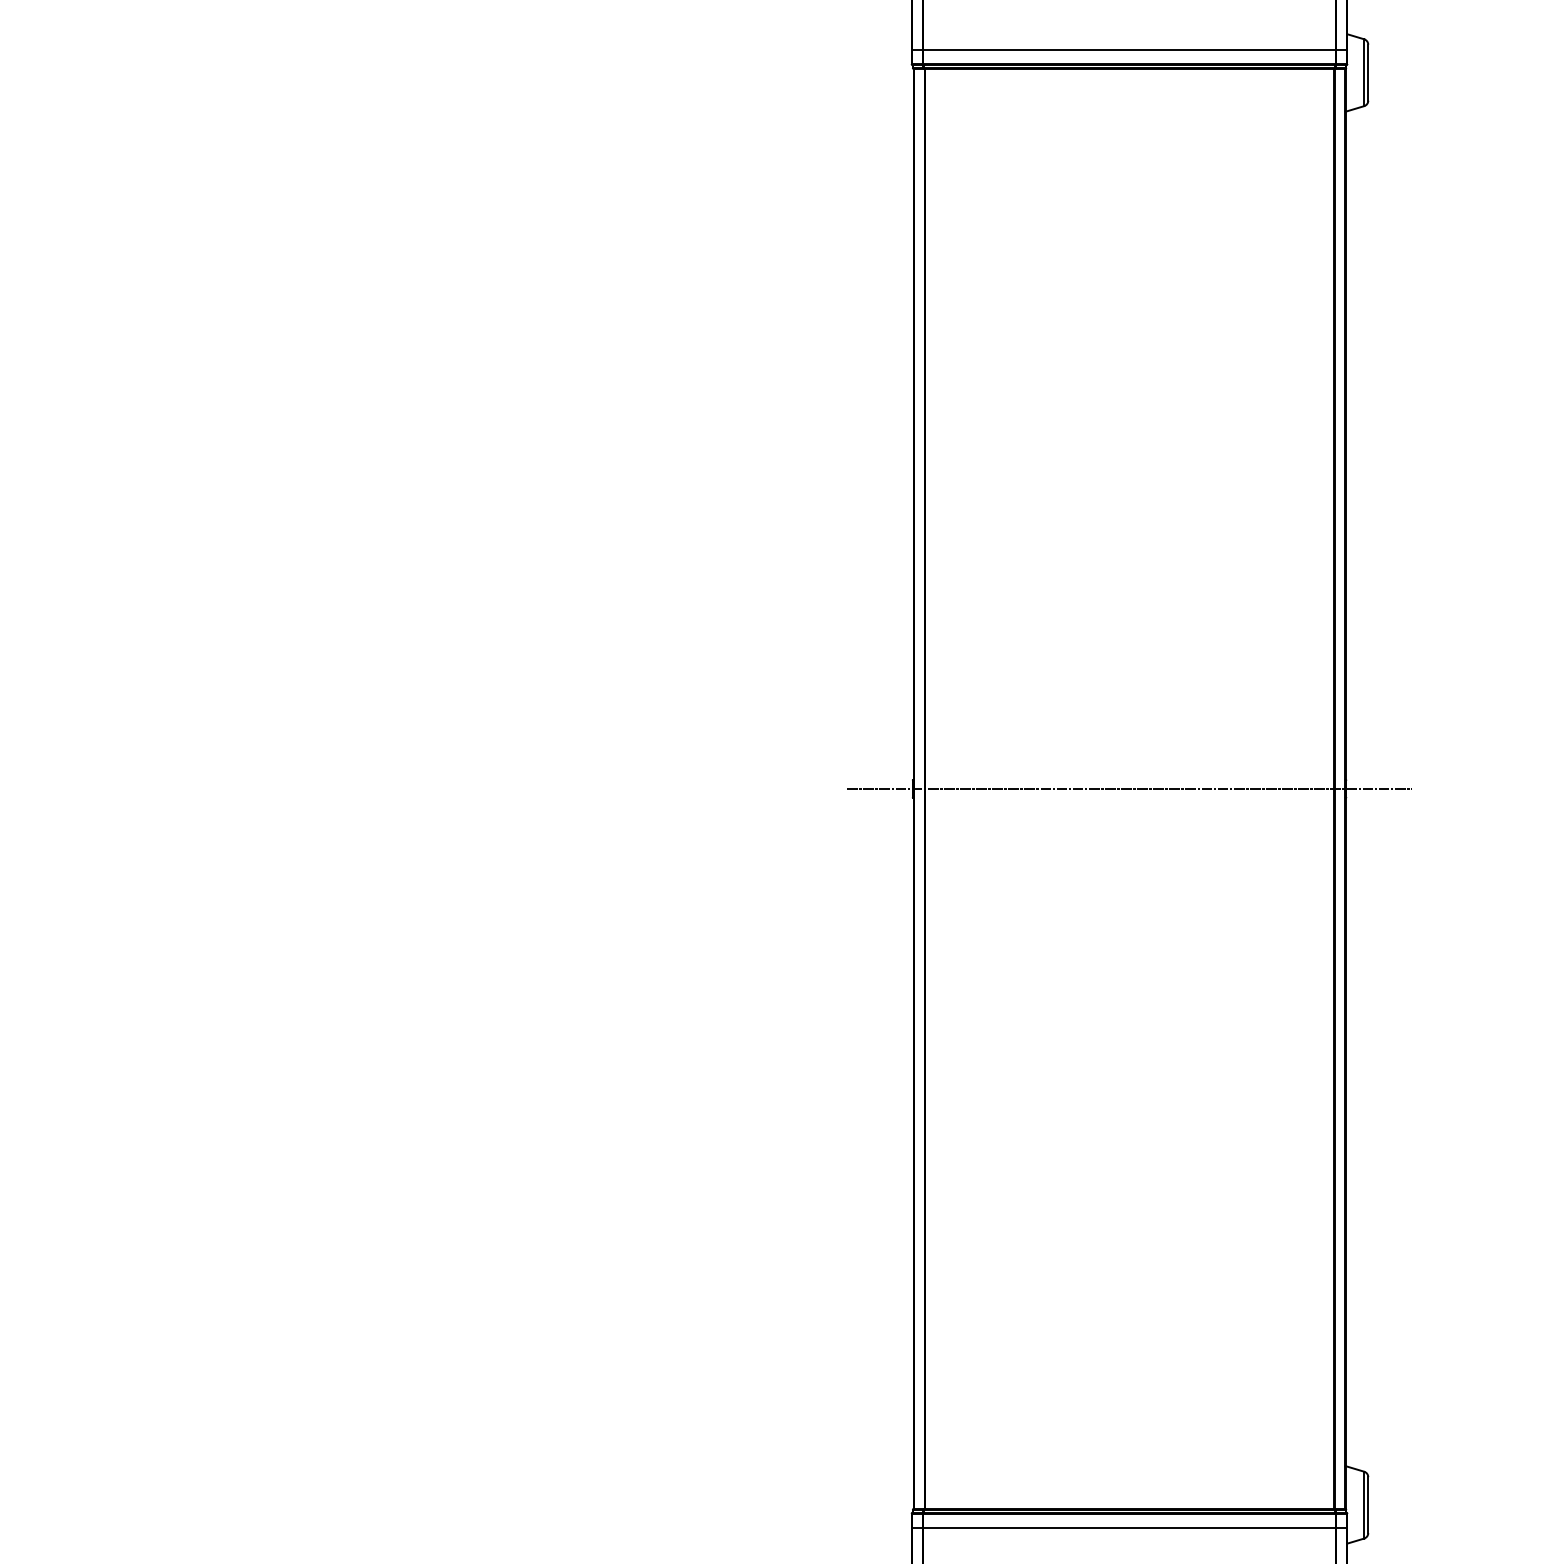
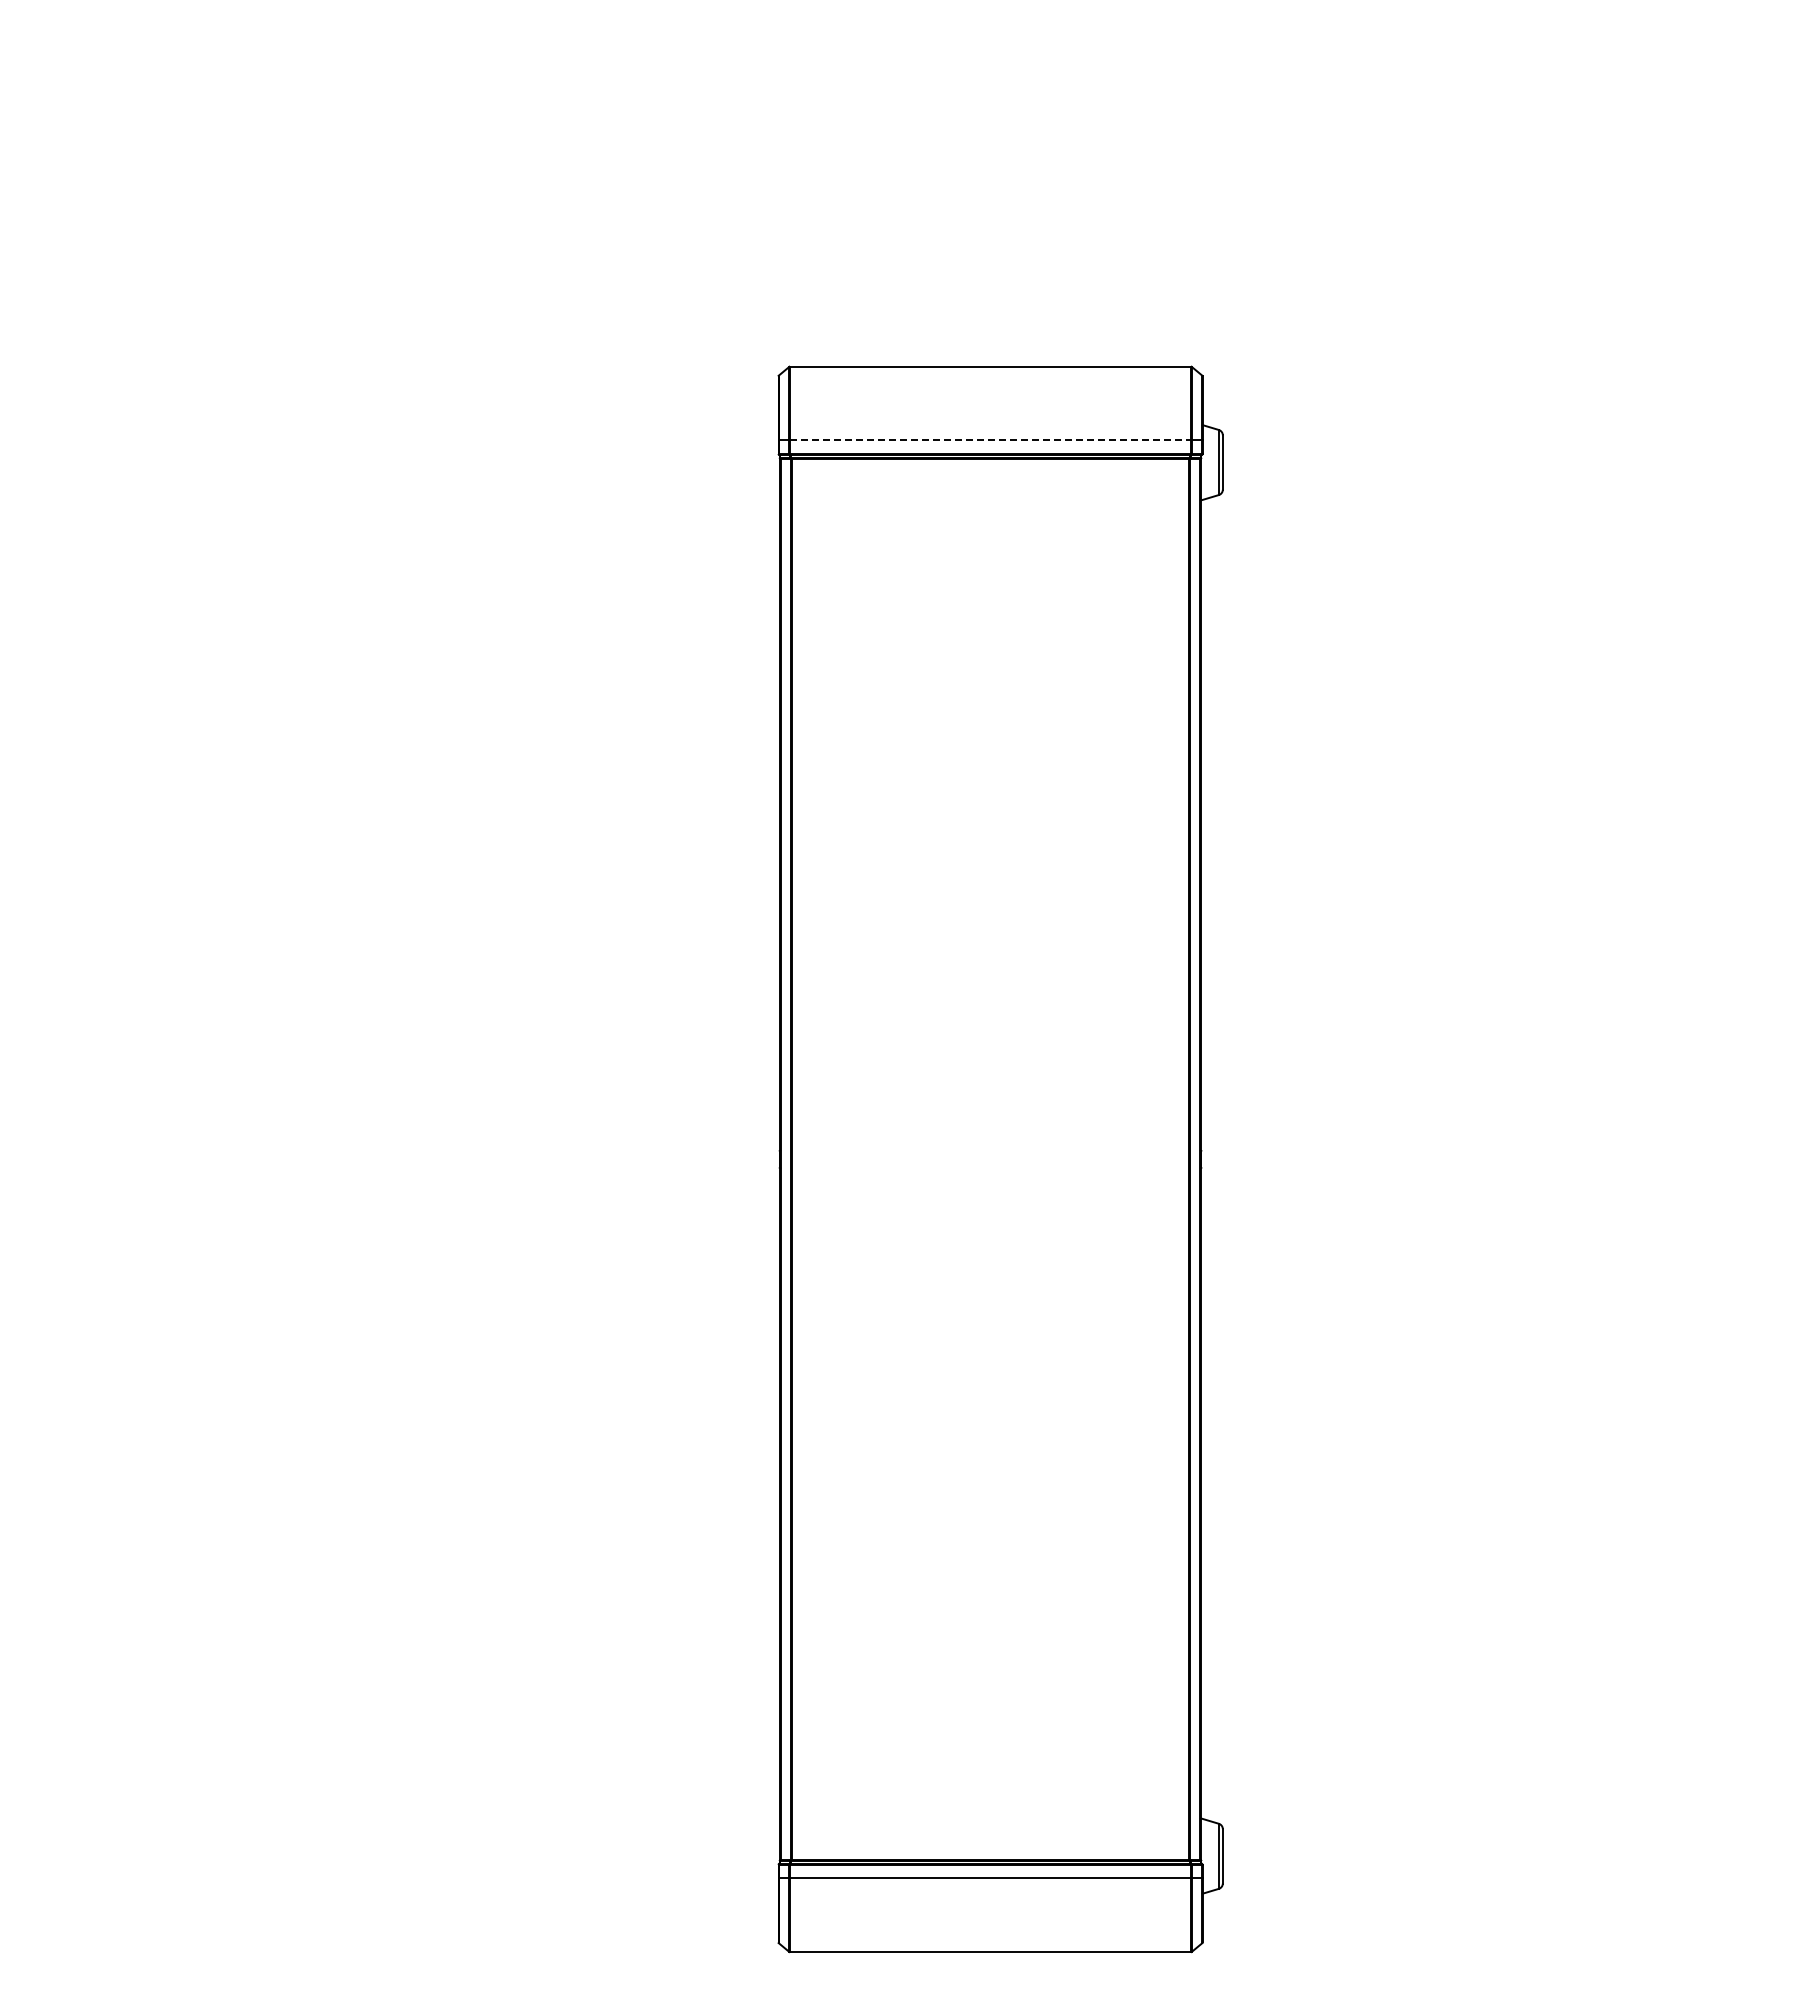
line: (1129, 50) -> (990, 440), solid -> dashed
line: (1129, 789) -> (990, 1159), removed

